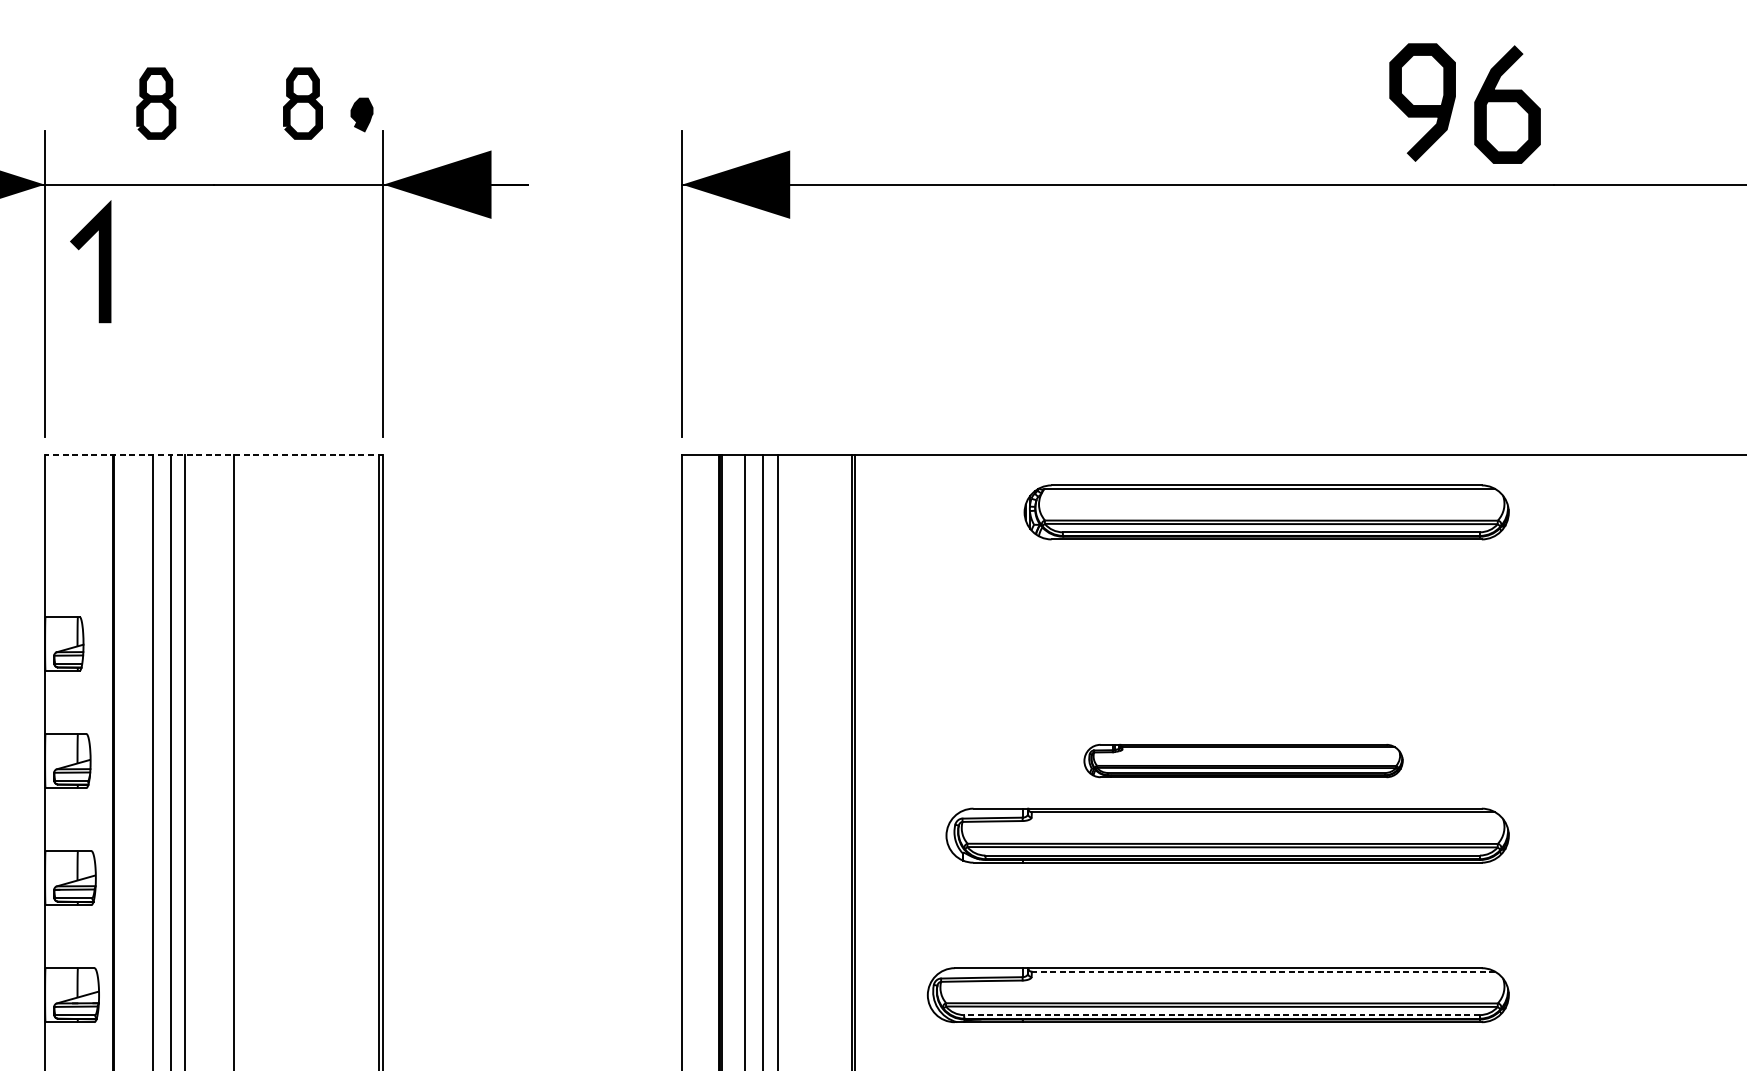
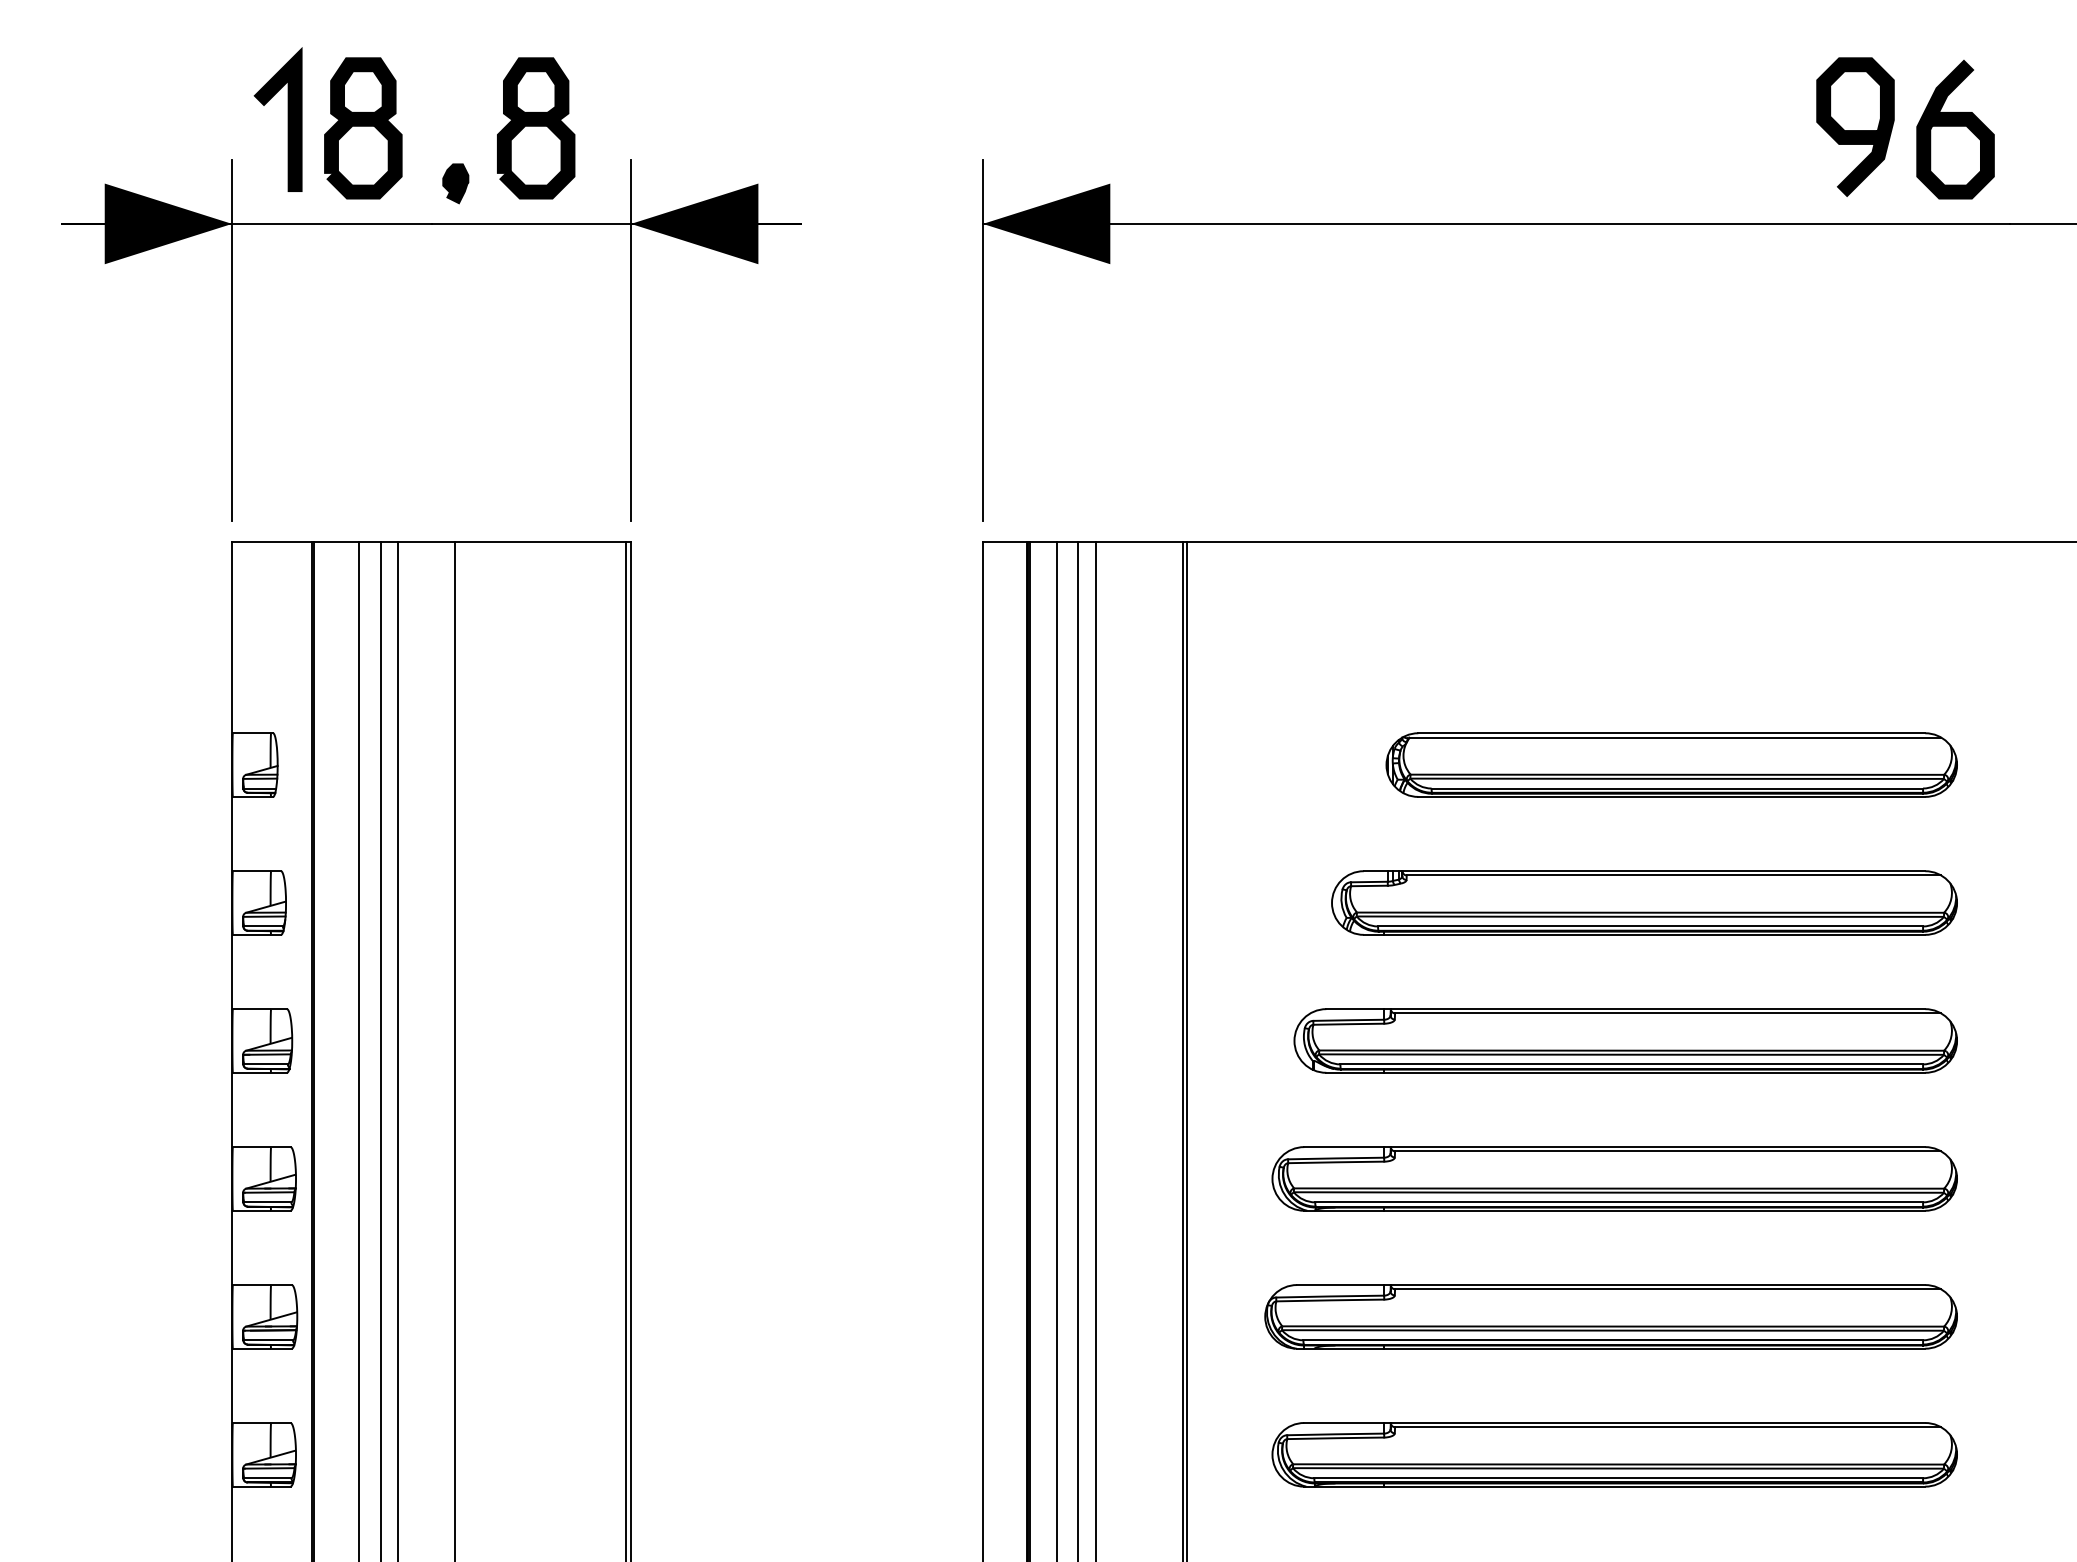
part: (156, 103) -> (363, 128), size x1.67
part: (303, 103) -> (536, 128), size x1.67
part: (361, 114) -> (455, 183), moved
line: (98, 261) -> (287, 119), moved
line: (214, 455) -> (431, 542), dashed -> solid
part: (1266, 511) -> (1671, 764), moved
part: (1243, 760) -> (1644, 902), size x1.67
part: (1227, 835) -> (1625, 1040), moved
line: (1263, 971) -> (1667, 1151), dashed -> solid
line: (1222, 1015) -> (1619, 1202), dashed -> solid

